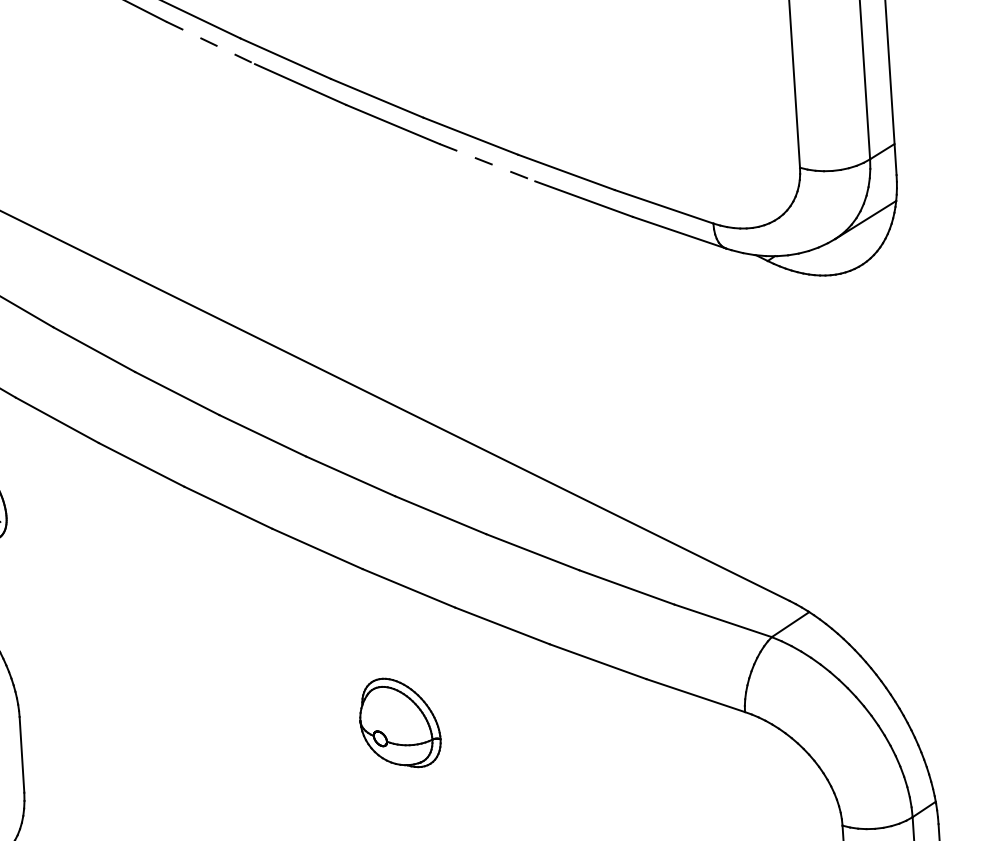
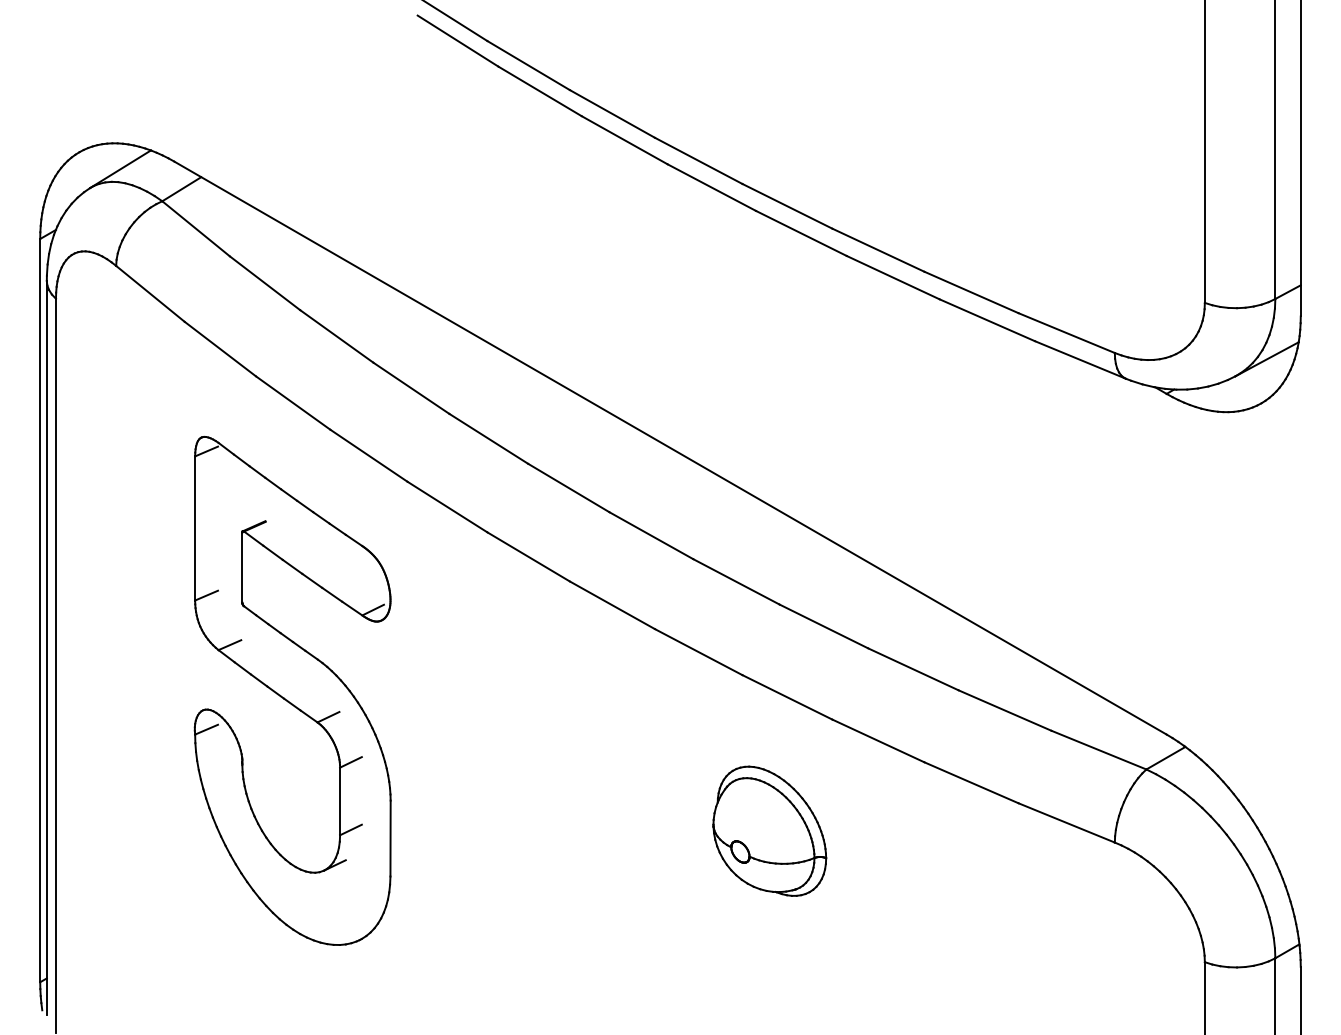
line: (211, 43) -> (625, 140), dashed -> solid
line: (487, 162) -> (893, 277), dashed -> solid
part: (399, 722) -> (769, 830), size x1.43

